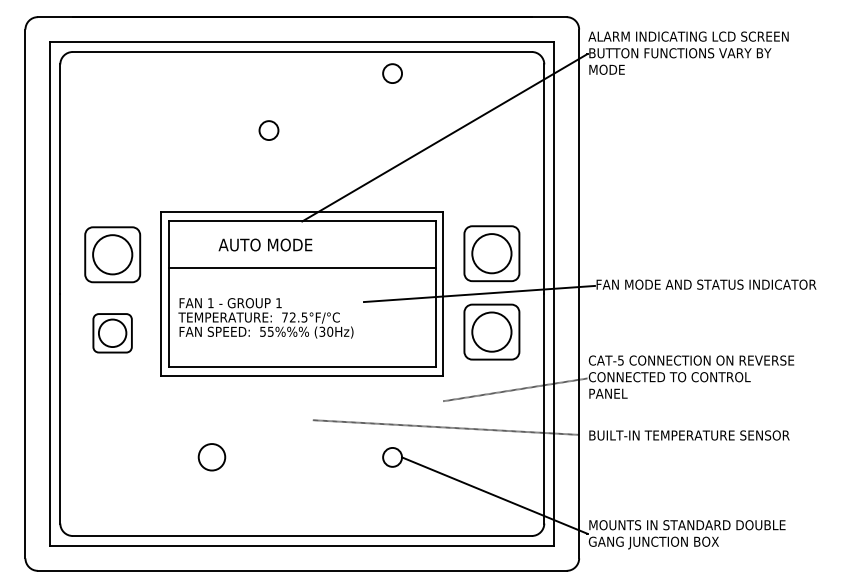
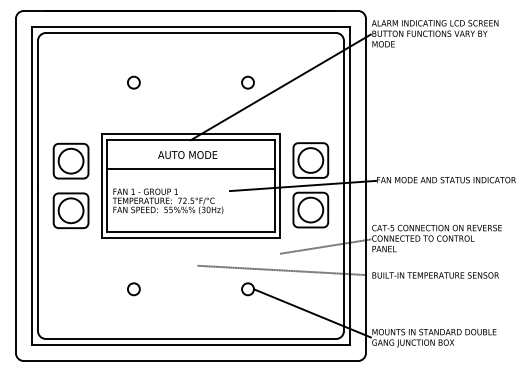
circle: (391, 73) -> (247, 82), moved
circle: (268, 130) -> (133, 82), moved
text: (265, 244) -> (187, 154), moved
part: (111, 332) -> (70, 210), size x1.43
circle: (211, 457) -> (133, 289), size x0.71

